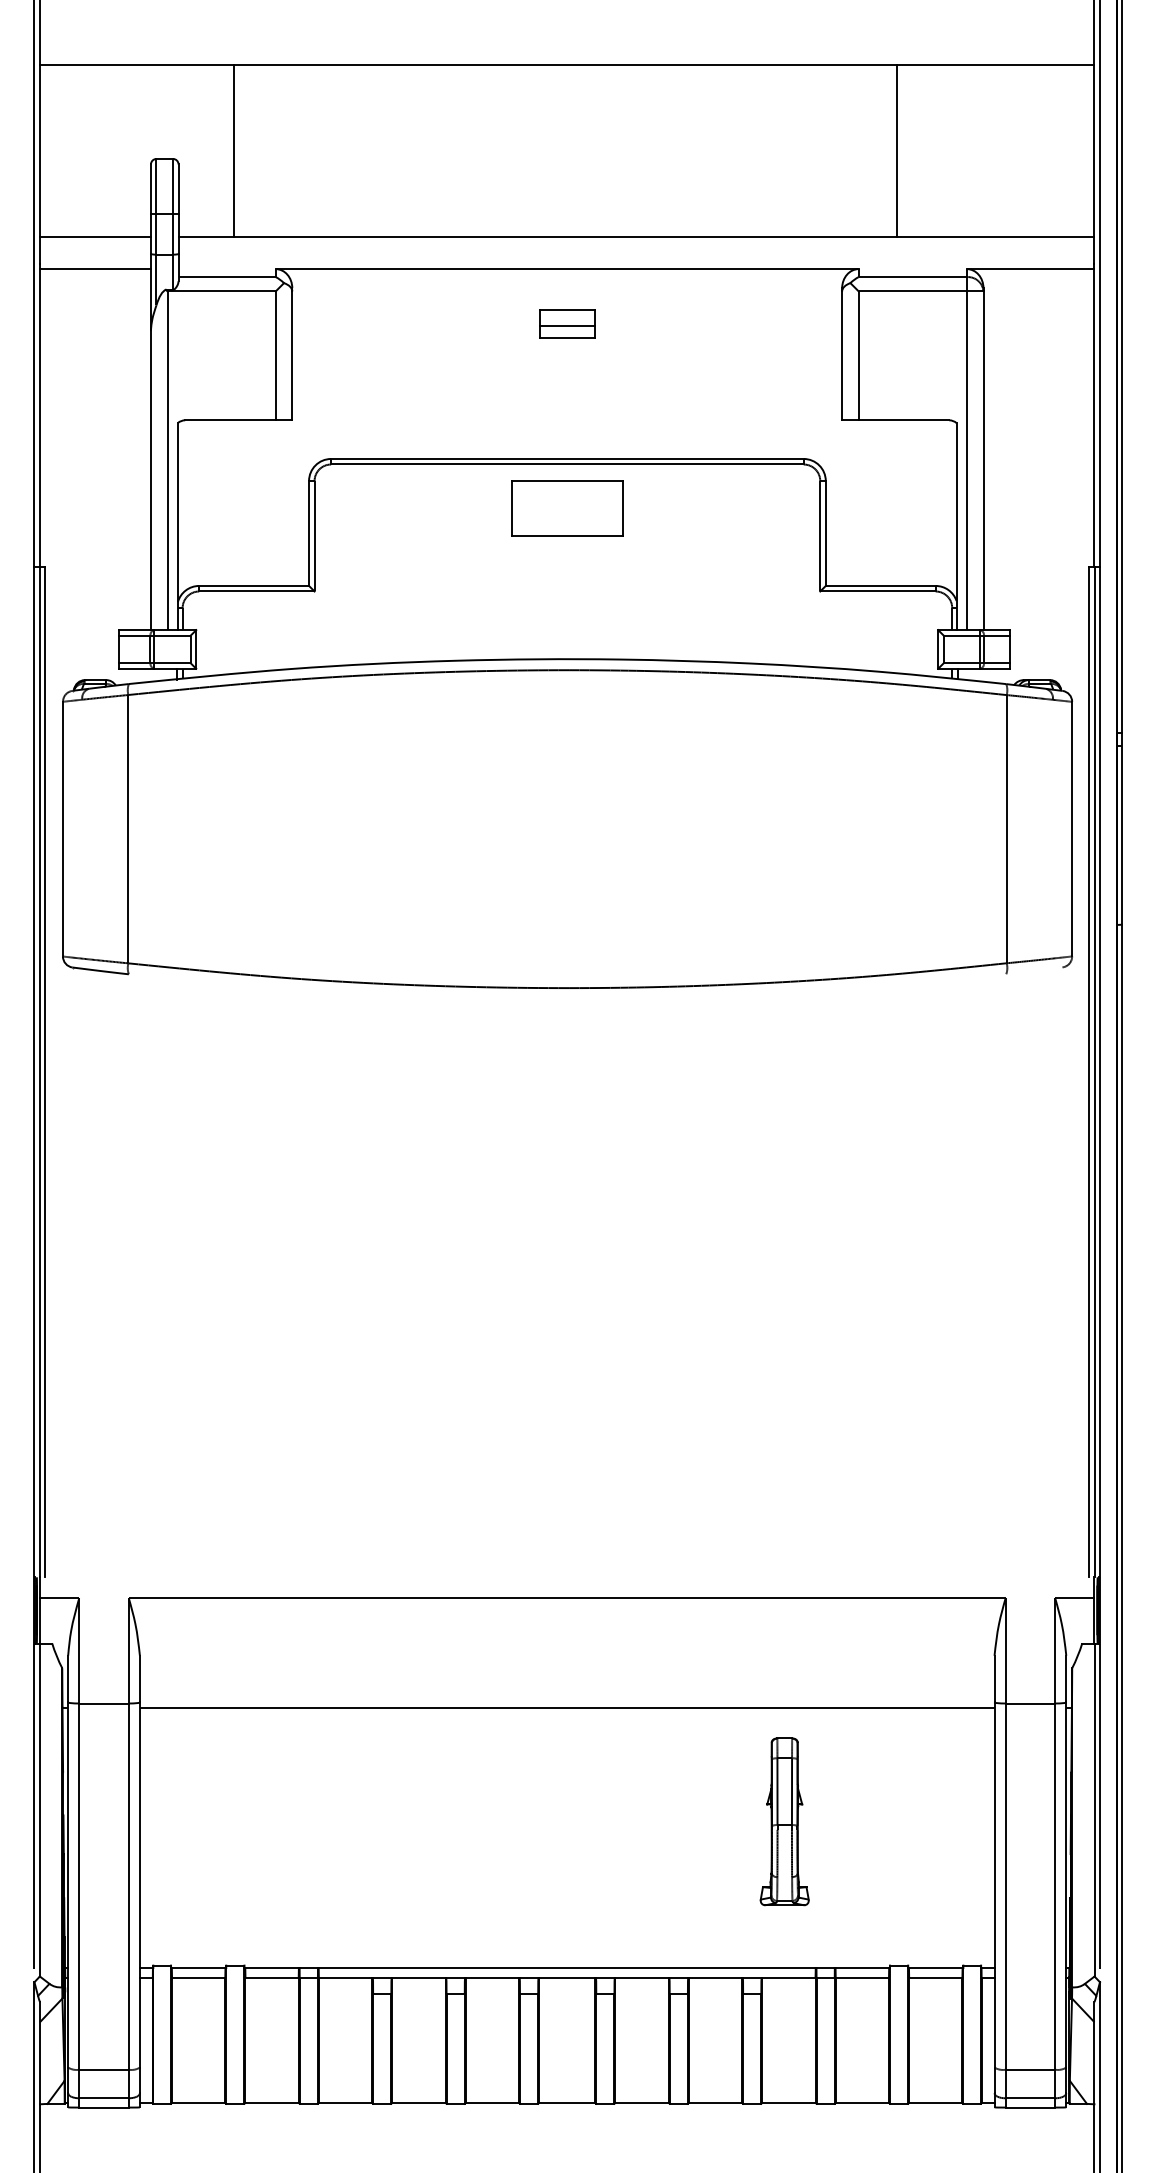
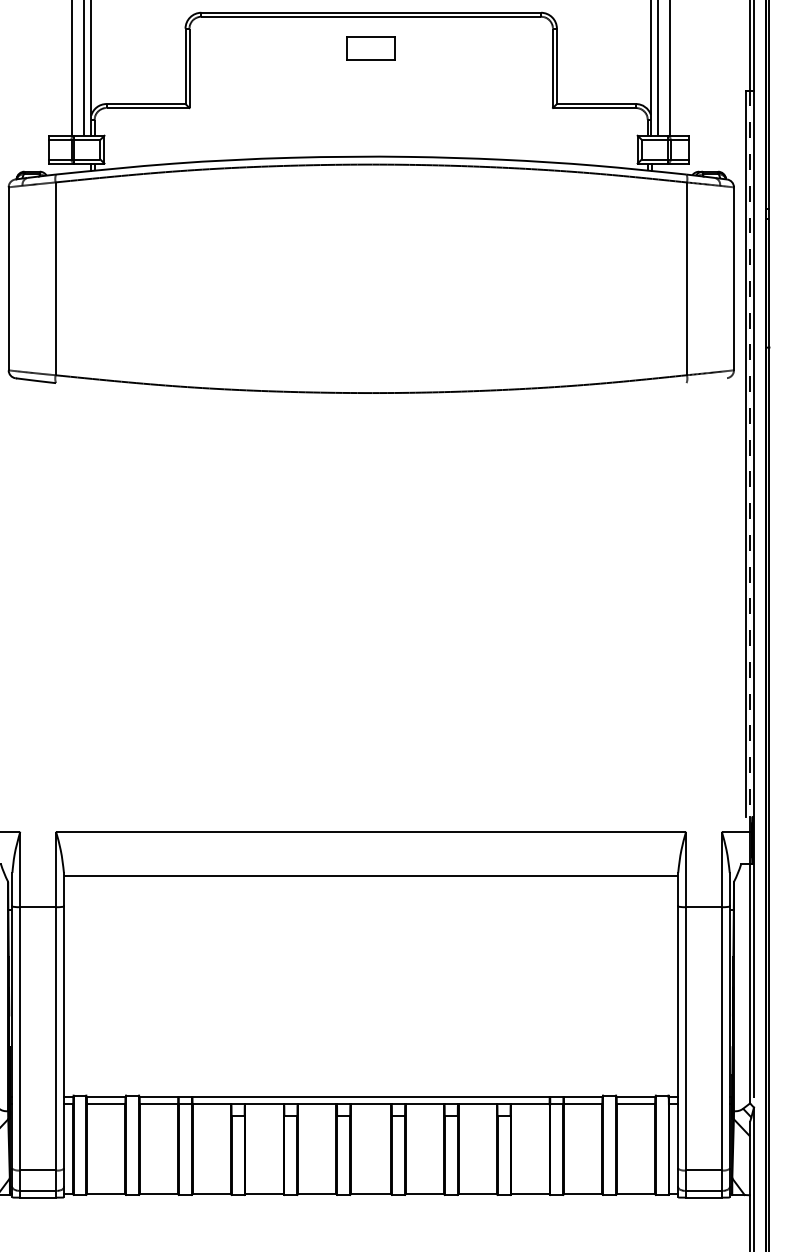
part: (567, 508) -> (371, 48), size x0.6
line: (1094, 1072) -> (750, 453), solid -> dashed
line: (566, 1707) -> (370, 876), moved
part: (784, 1821) -> (527, 992), removed

